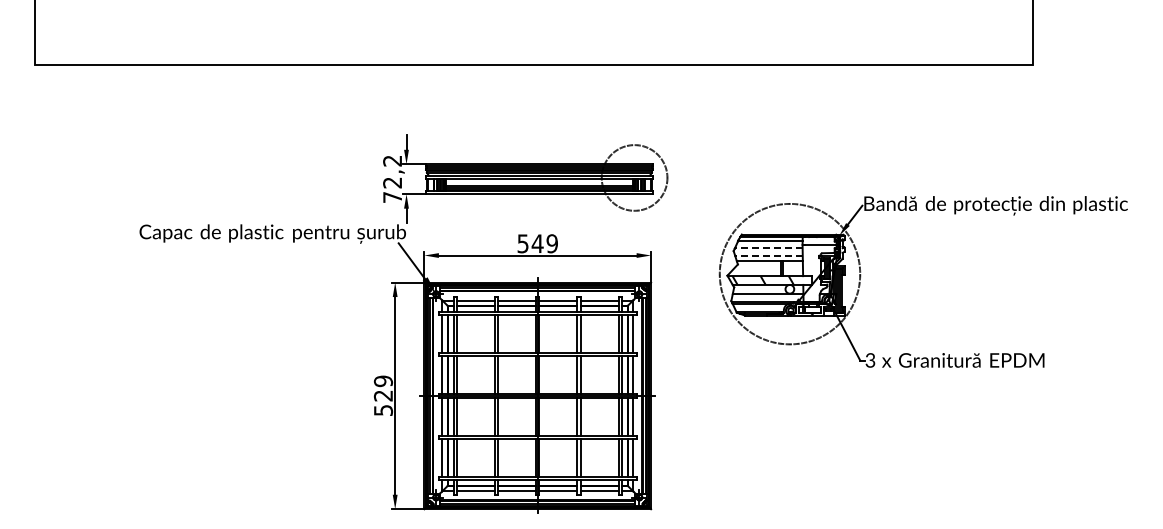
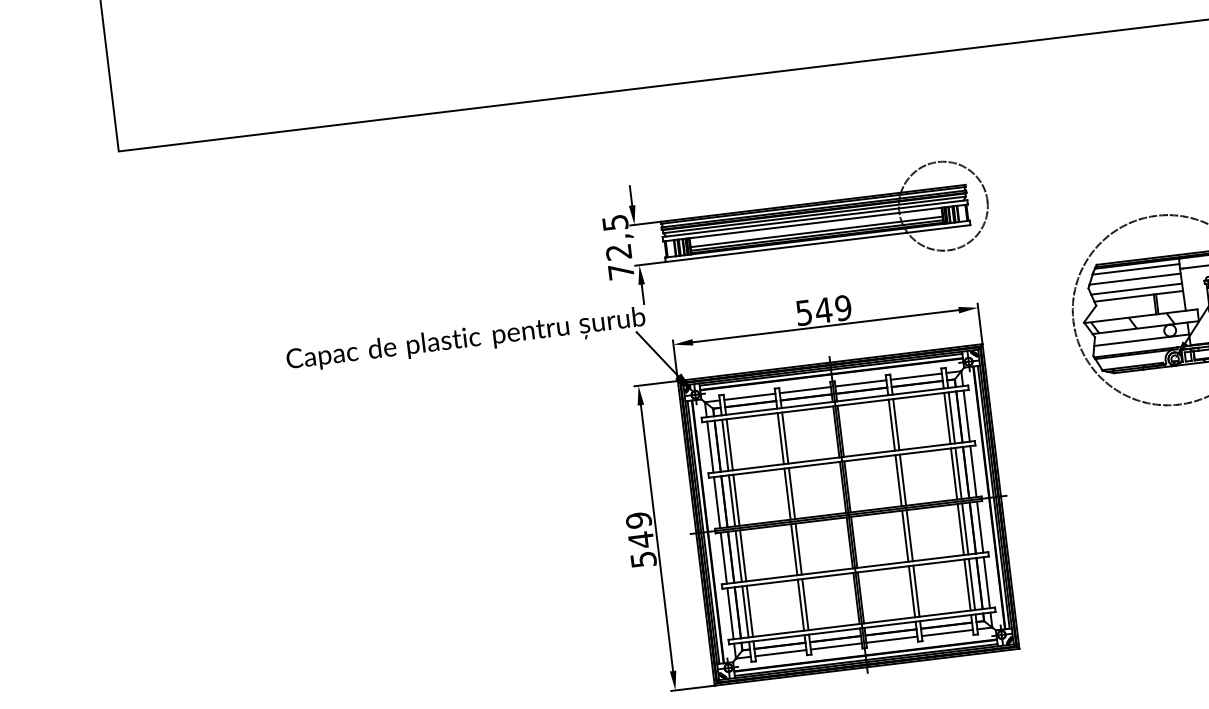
text: (392, 160) -> (615, 222), 72,2 -> 72,5
line: (768, 248) -> (1134, 279), dashed -> solid
line: (768, 255) -> (1135, 288), dashed -> solid
text: (382, 395) -> (639, 539), 529 -> 549

